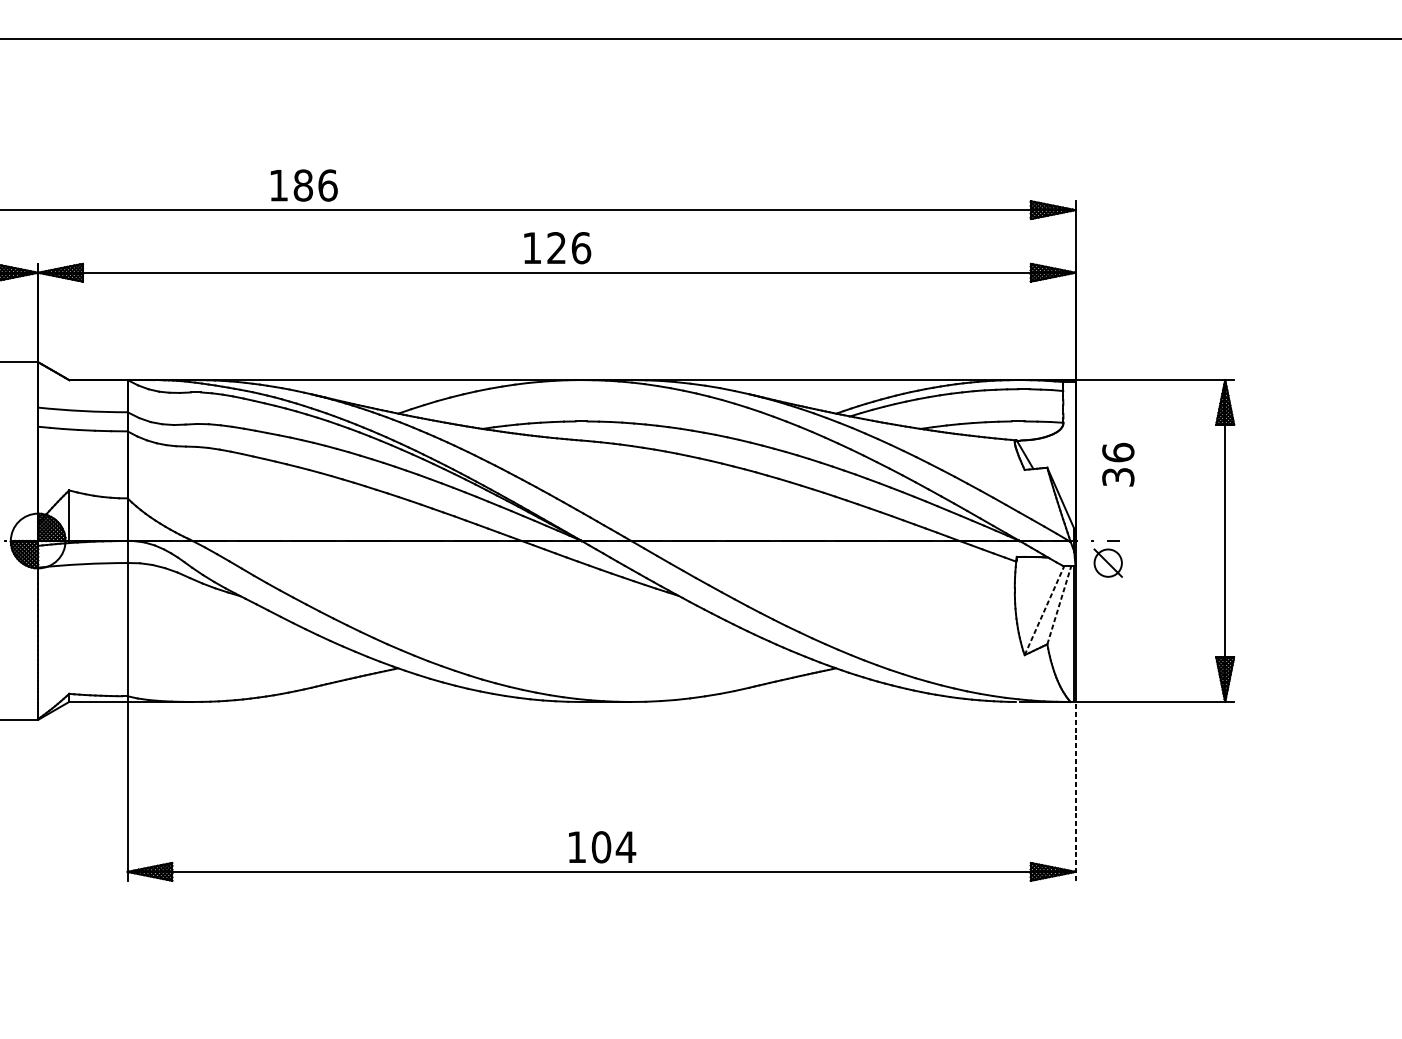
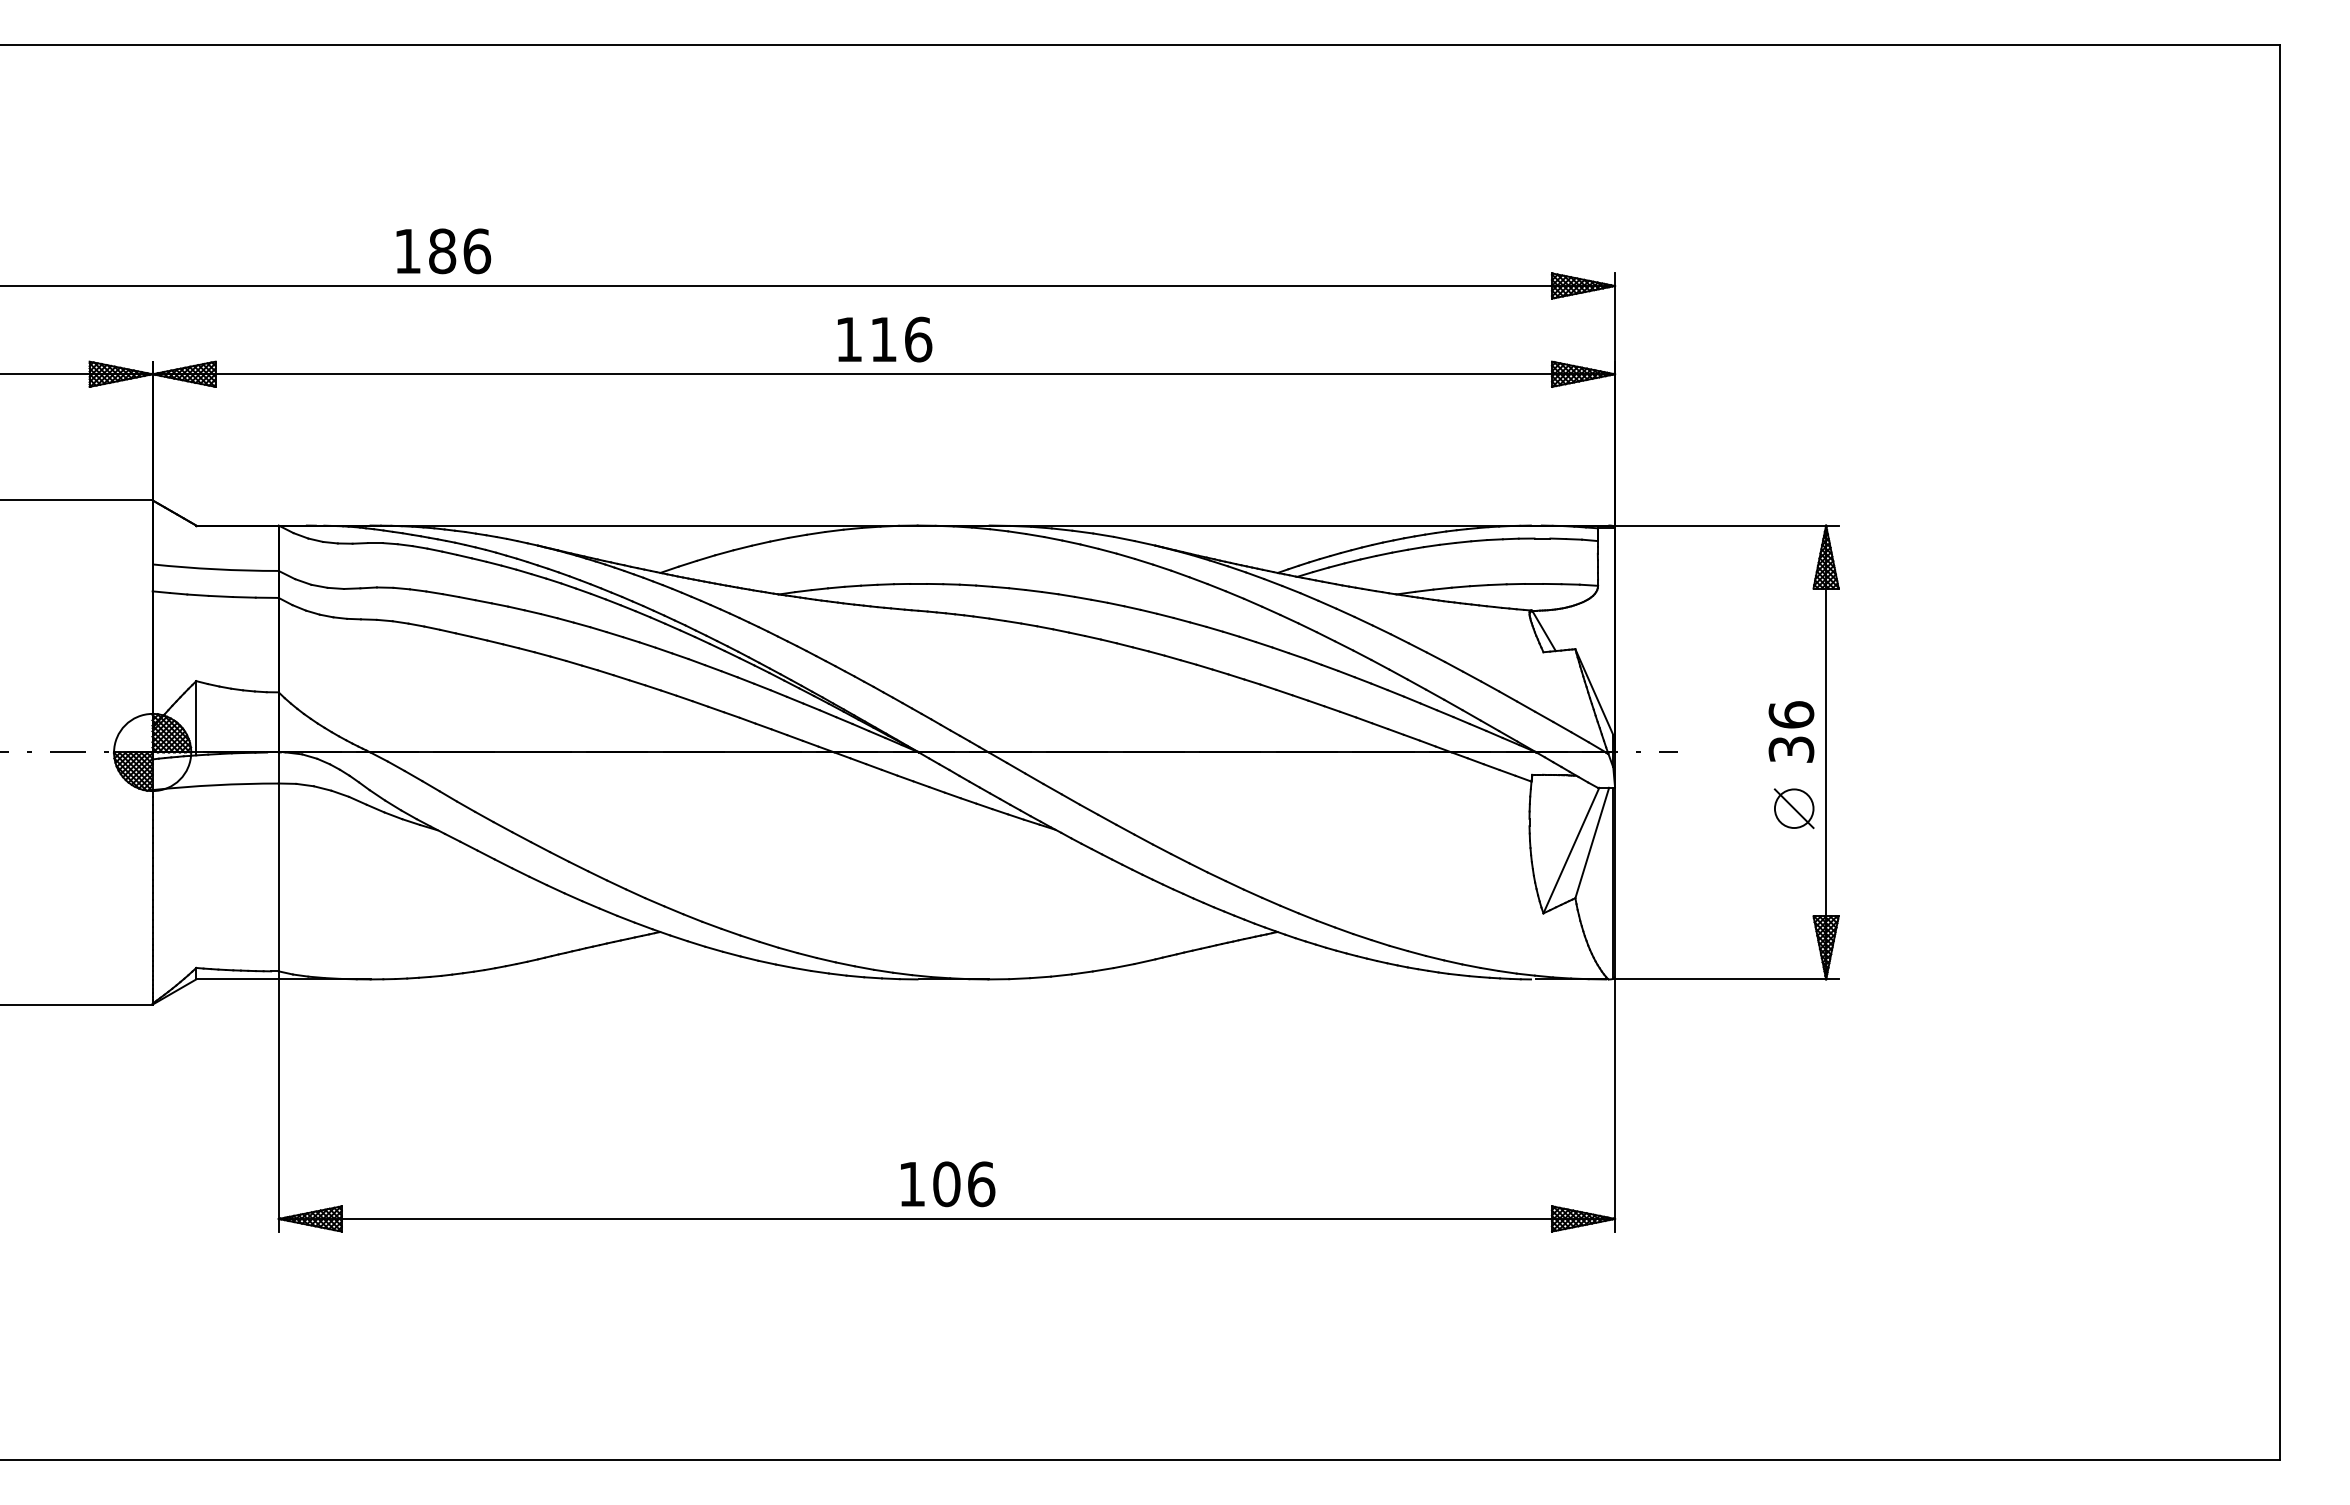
text: (304, 185) -> (443, 251), moved
text: (556, 247) -> (883, 338), 126 -> 116
text: (1118, 464) -> (1791, 731), moved
part: (1107, 563) -> (1793, 808), moved
line: (1059, 605) -> (1592, 843), dashed -> solid
line: (1044, 610) -> (1571, 850), dashed -> solid
line: (1075, 791) -> (1615, 1105), dashed -> solid
text: (625, 847) -> (980, 1184), 104 -> 106

